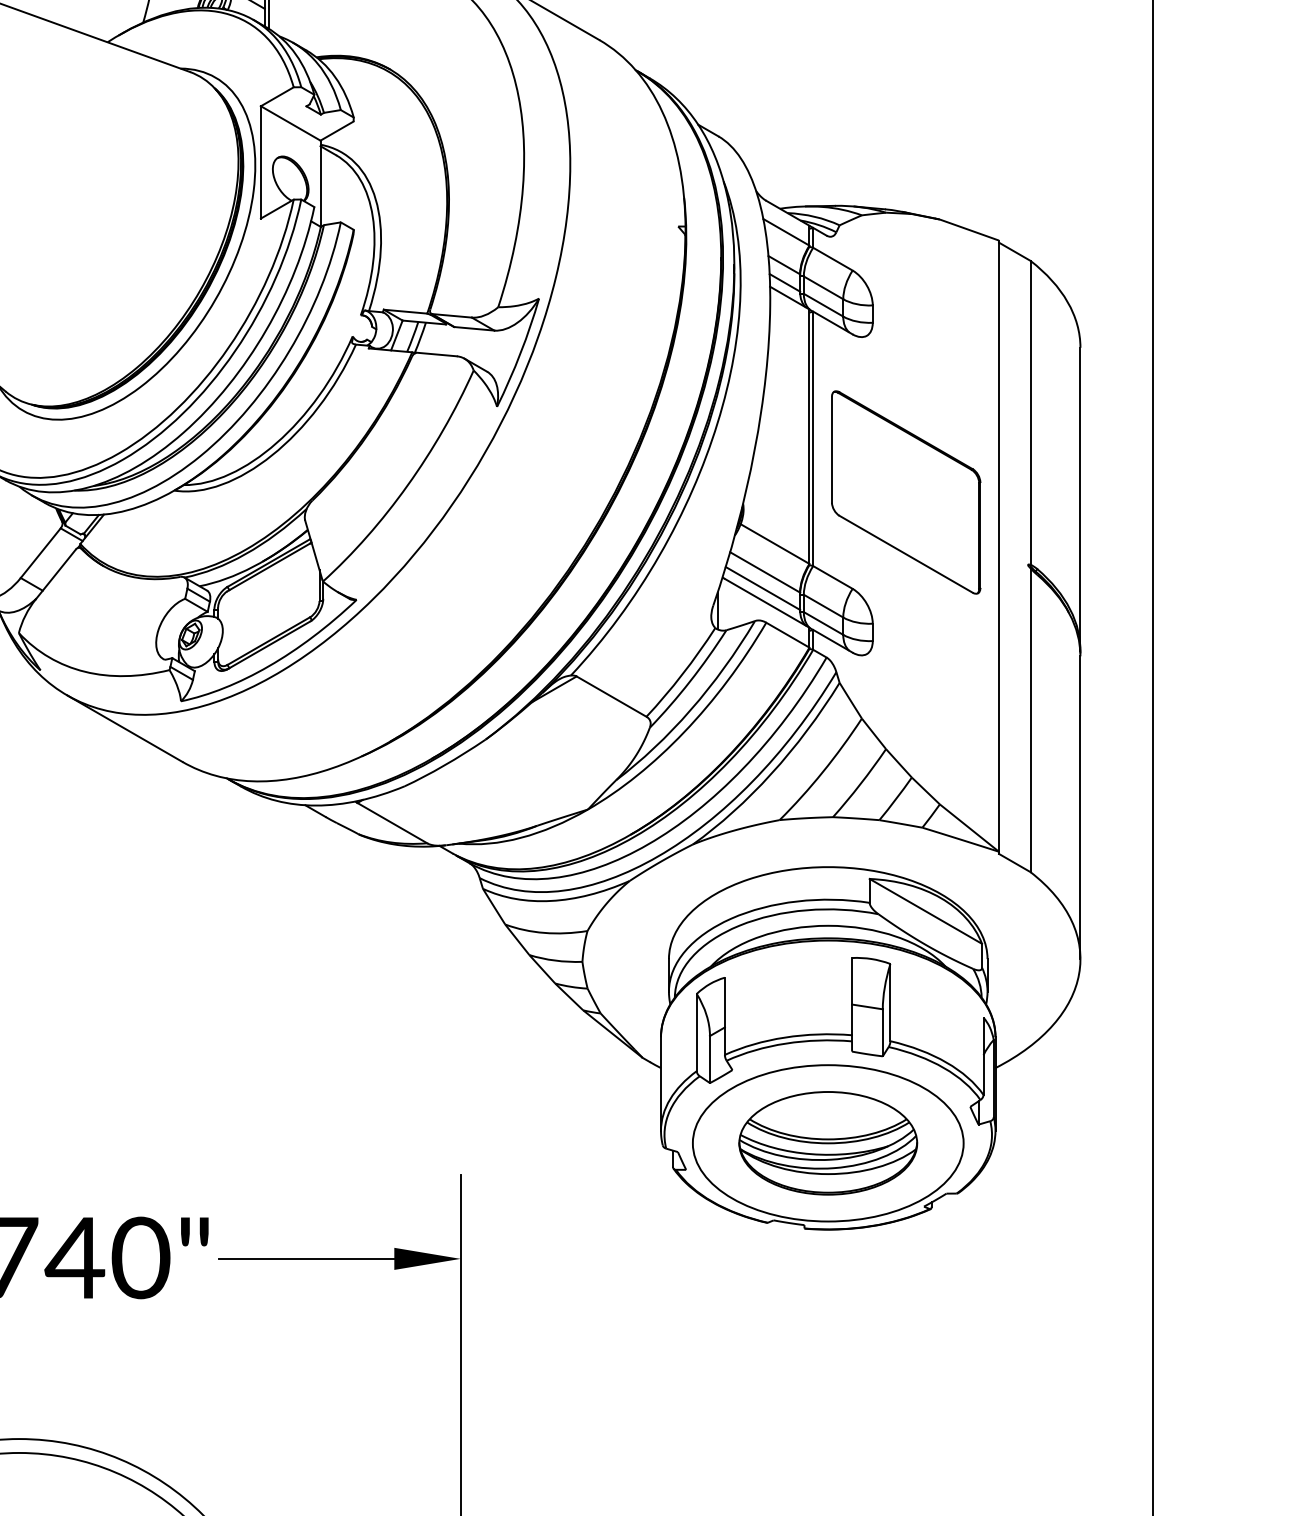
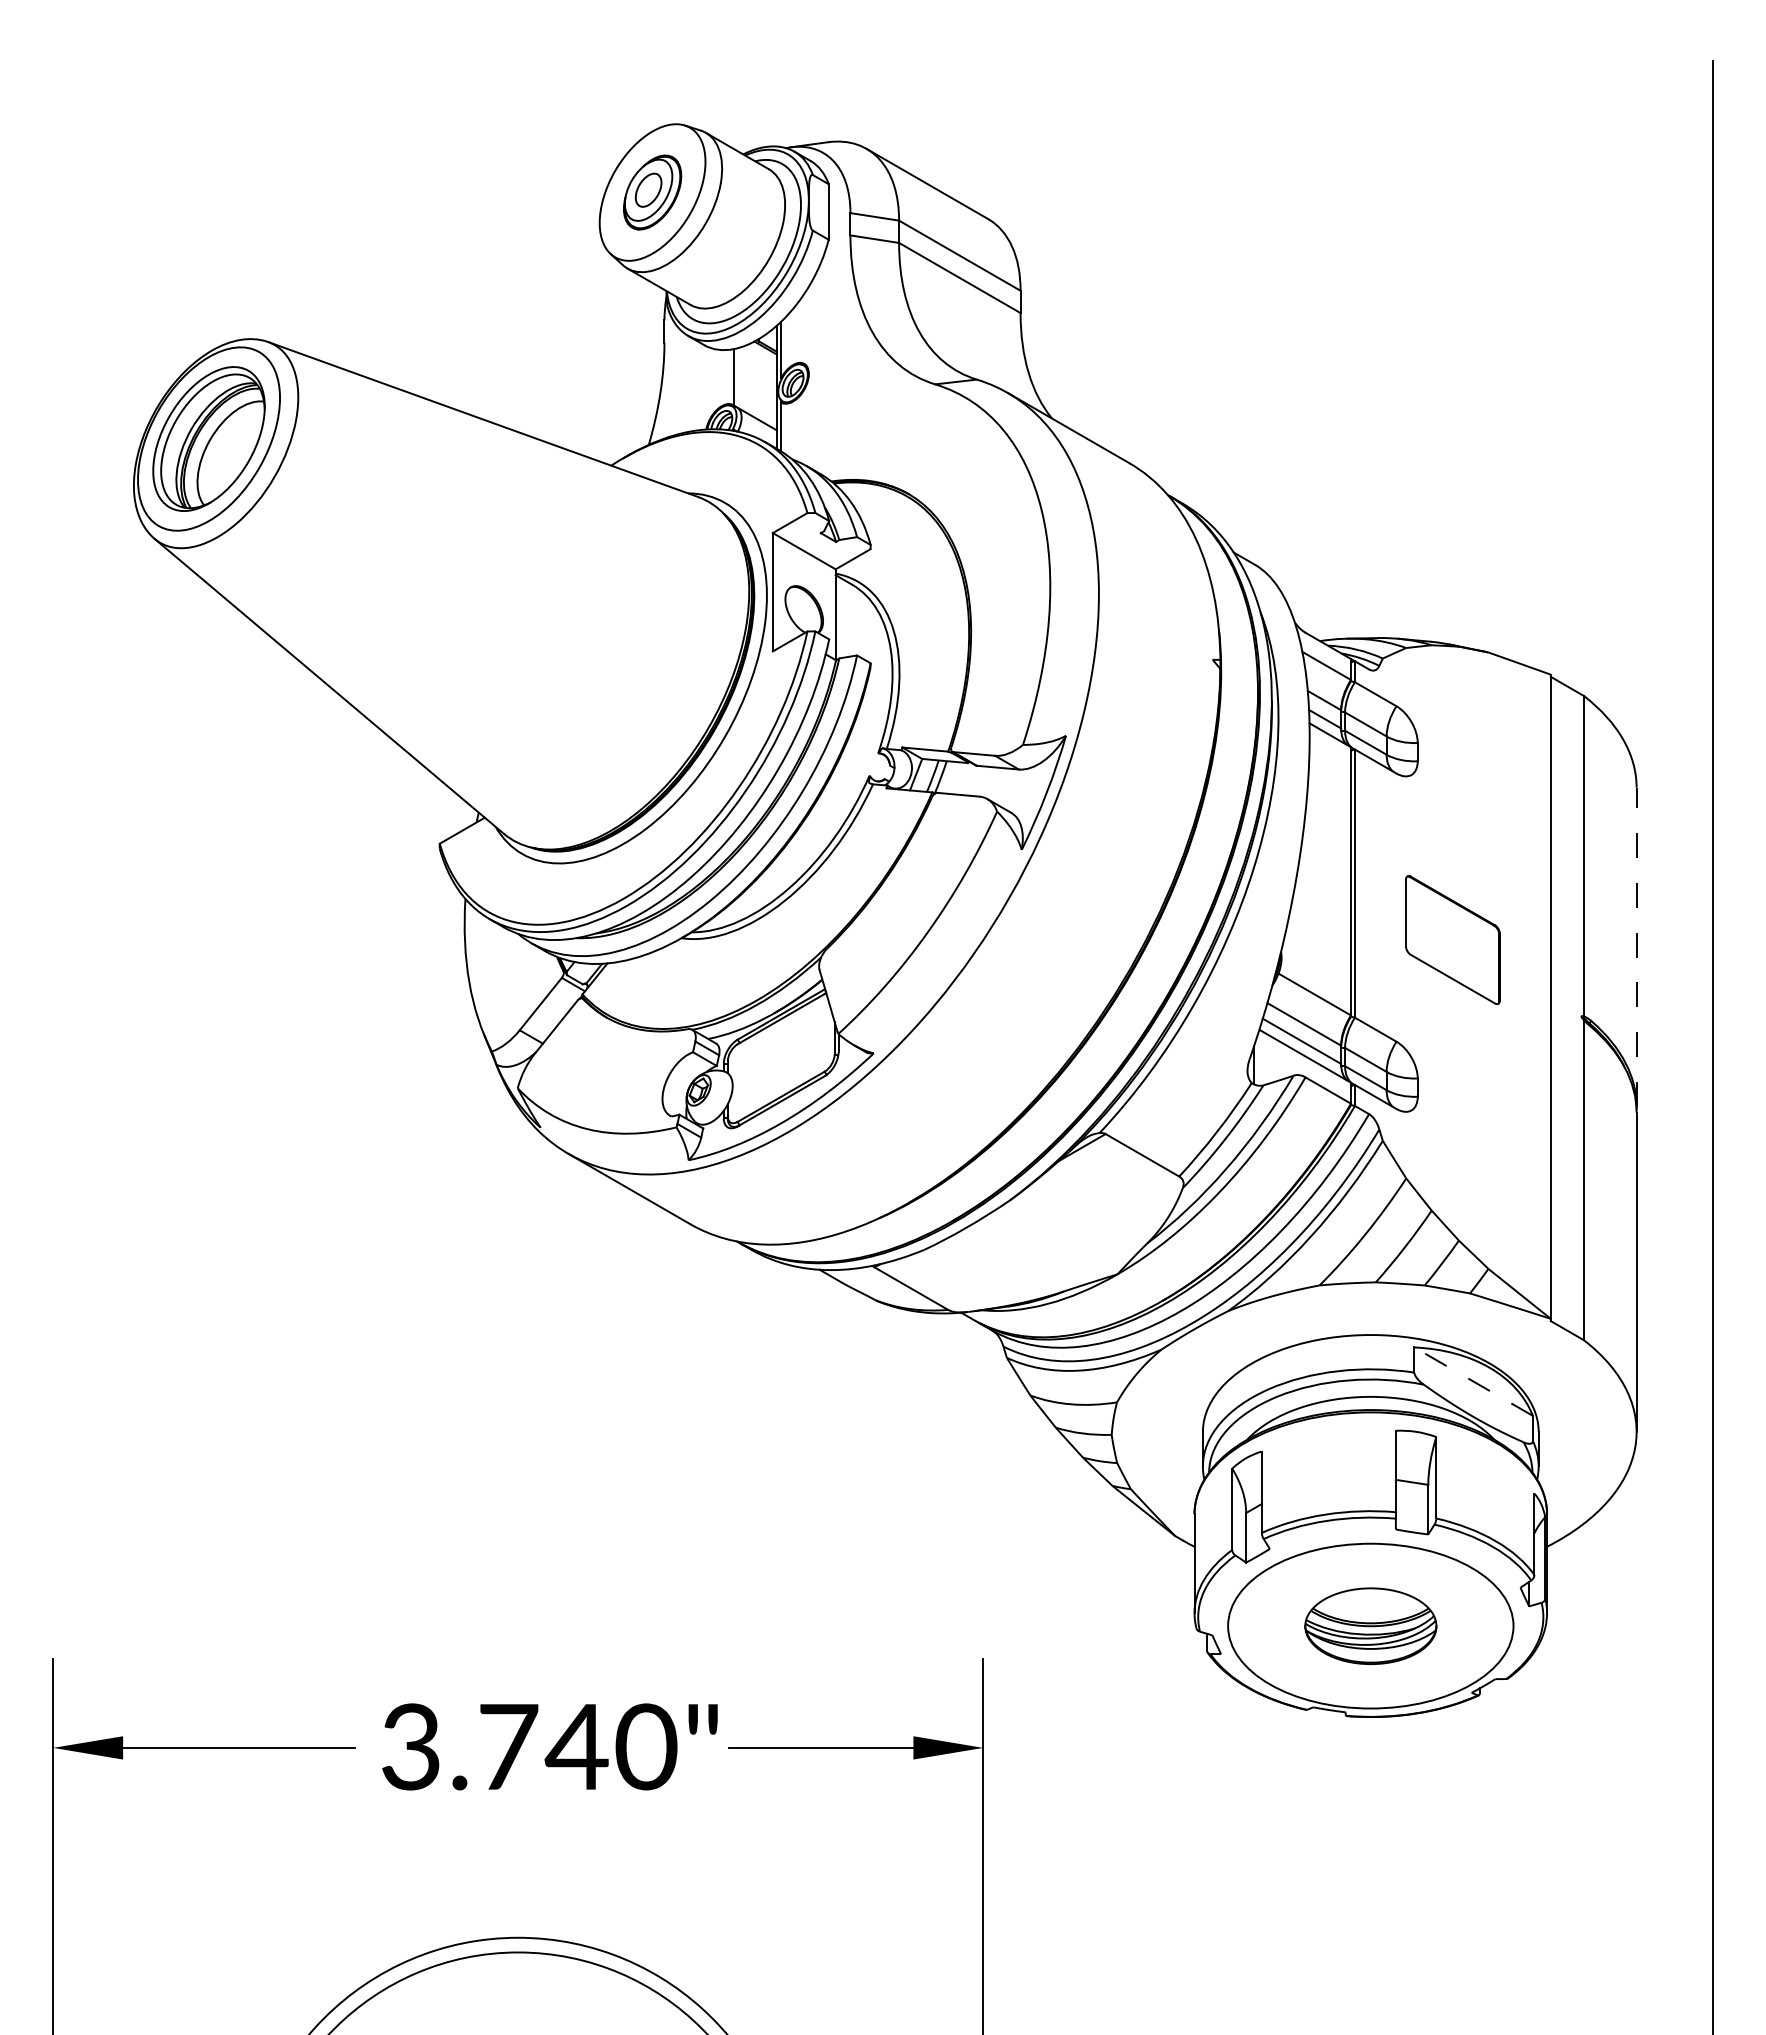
part: (905, 491) -> (1452, 939), size x0.6
line: (1080, 499) -> (1636, 947), solid -> dashed
line: (925, 911) -> (1473, 1381), solid -> dashed
part: (827, 1143) -> (1370, 1626), size x0.7

